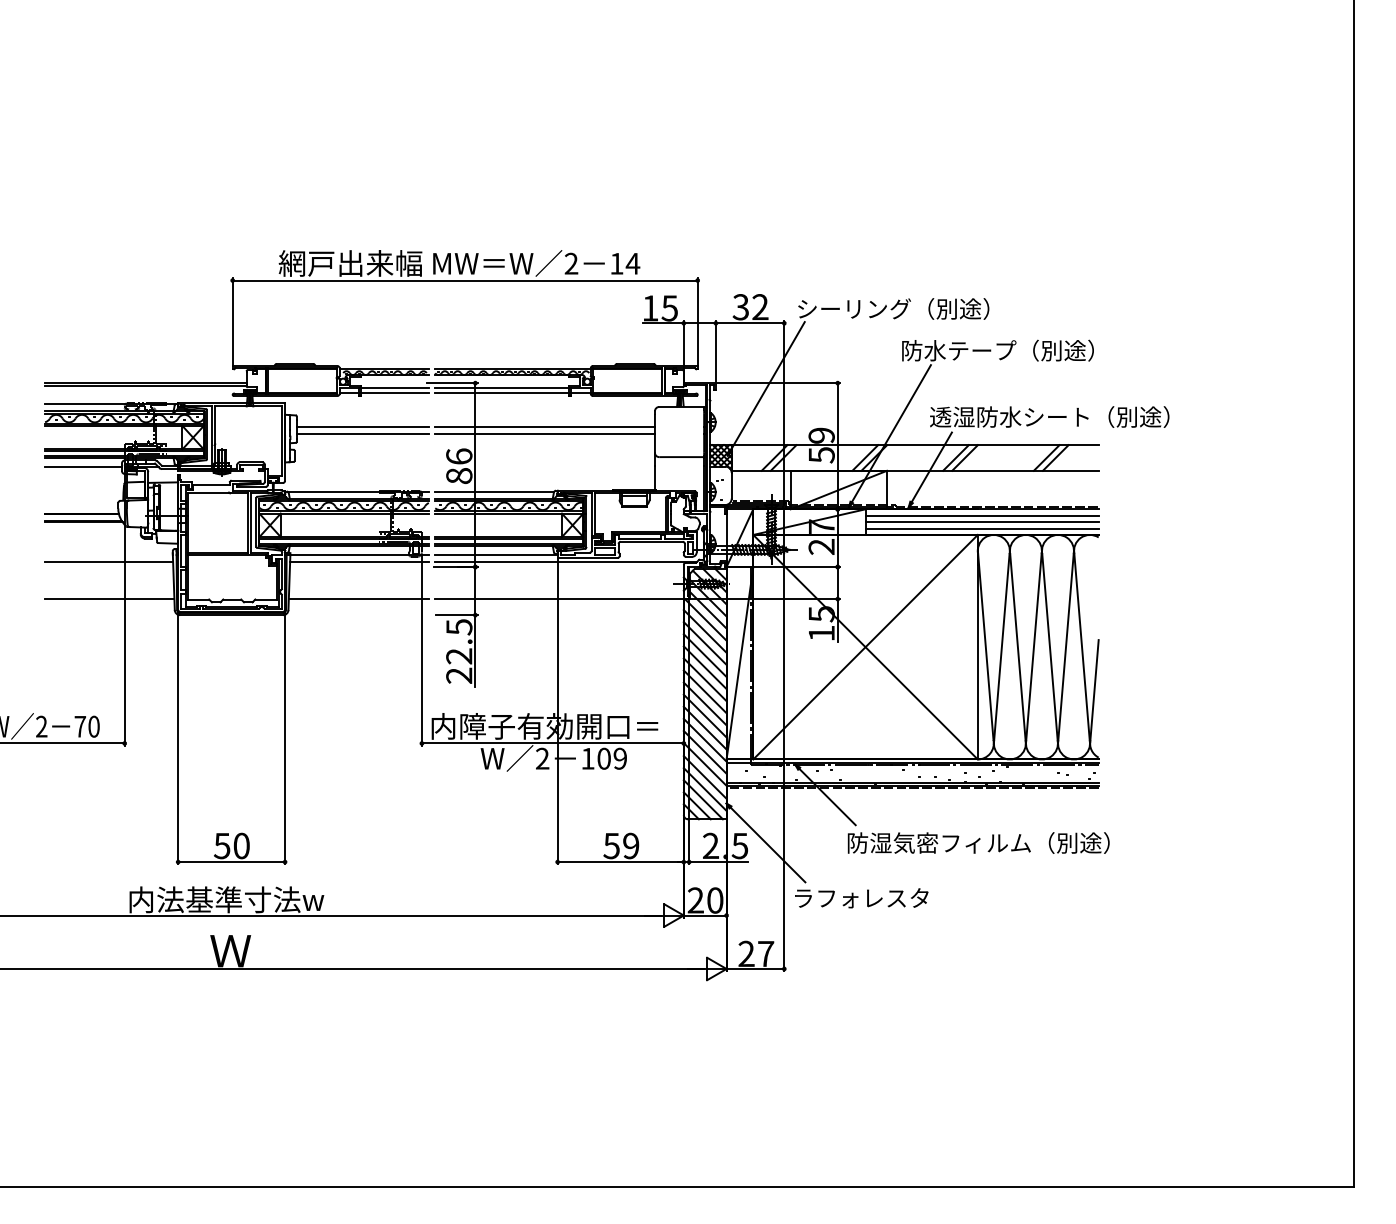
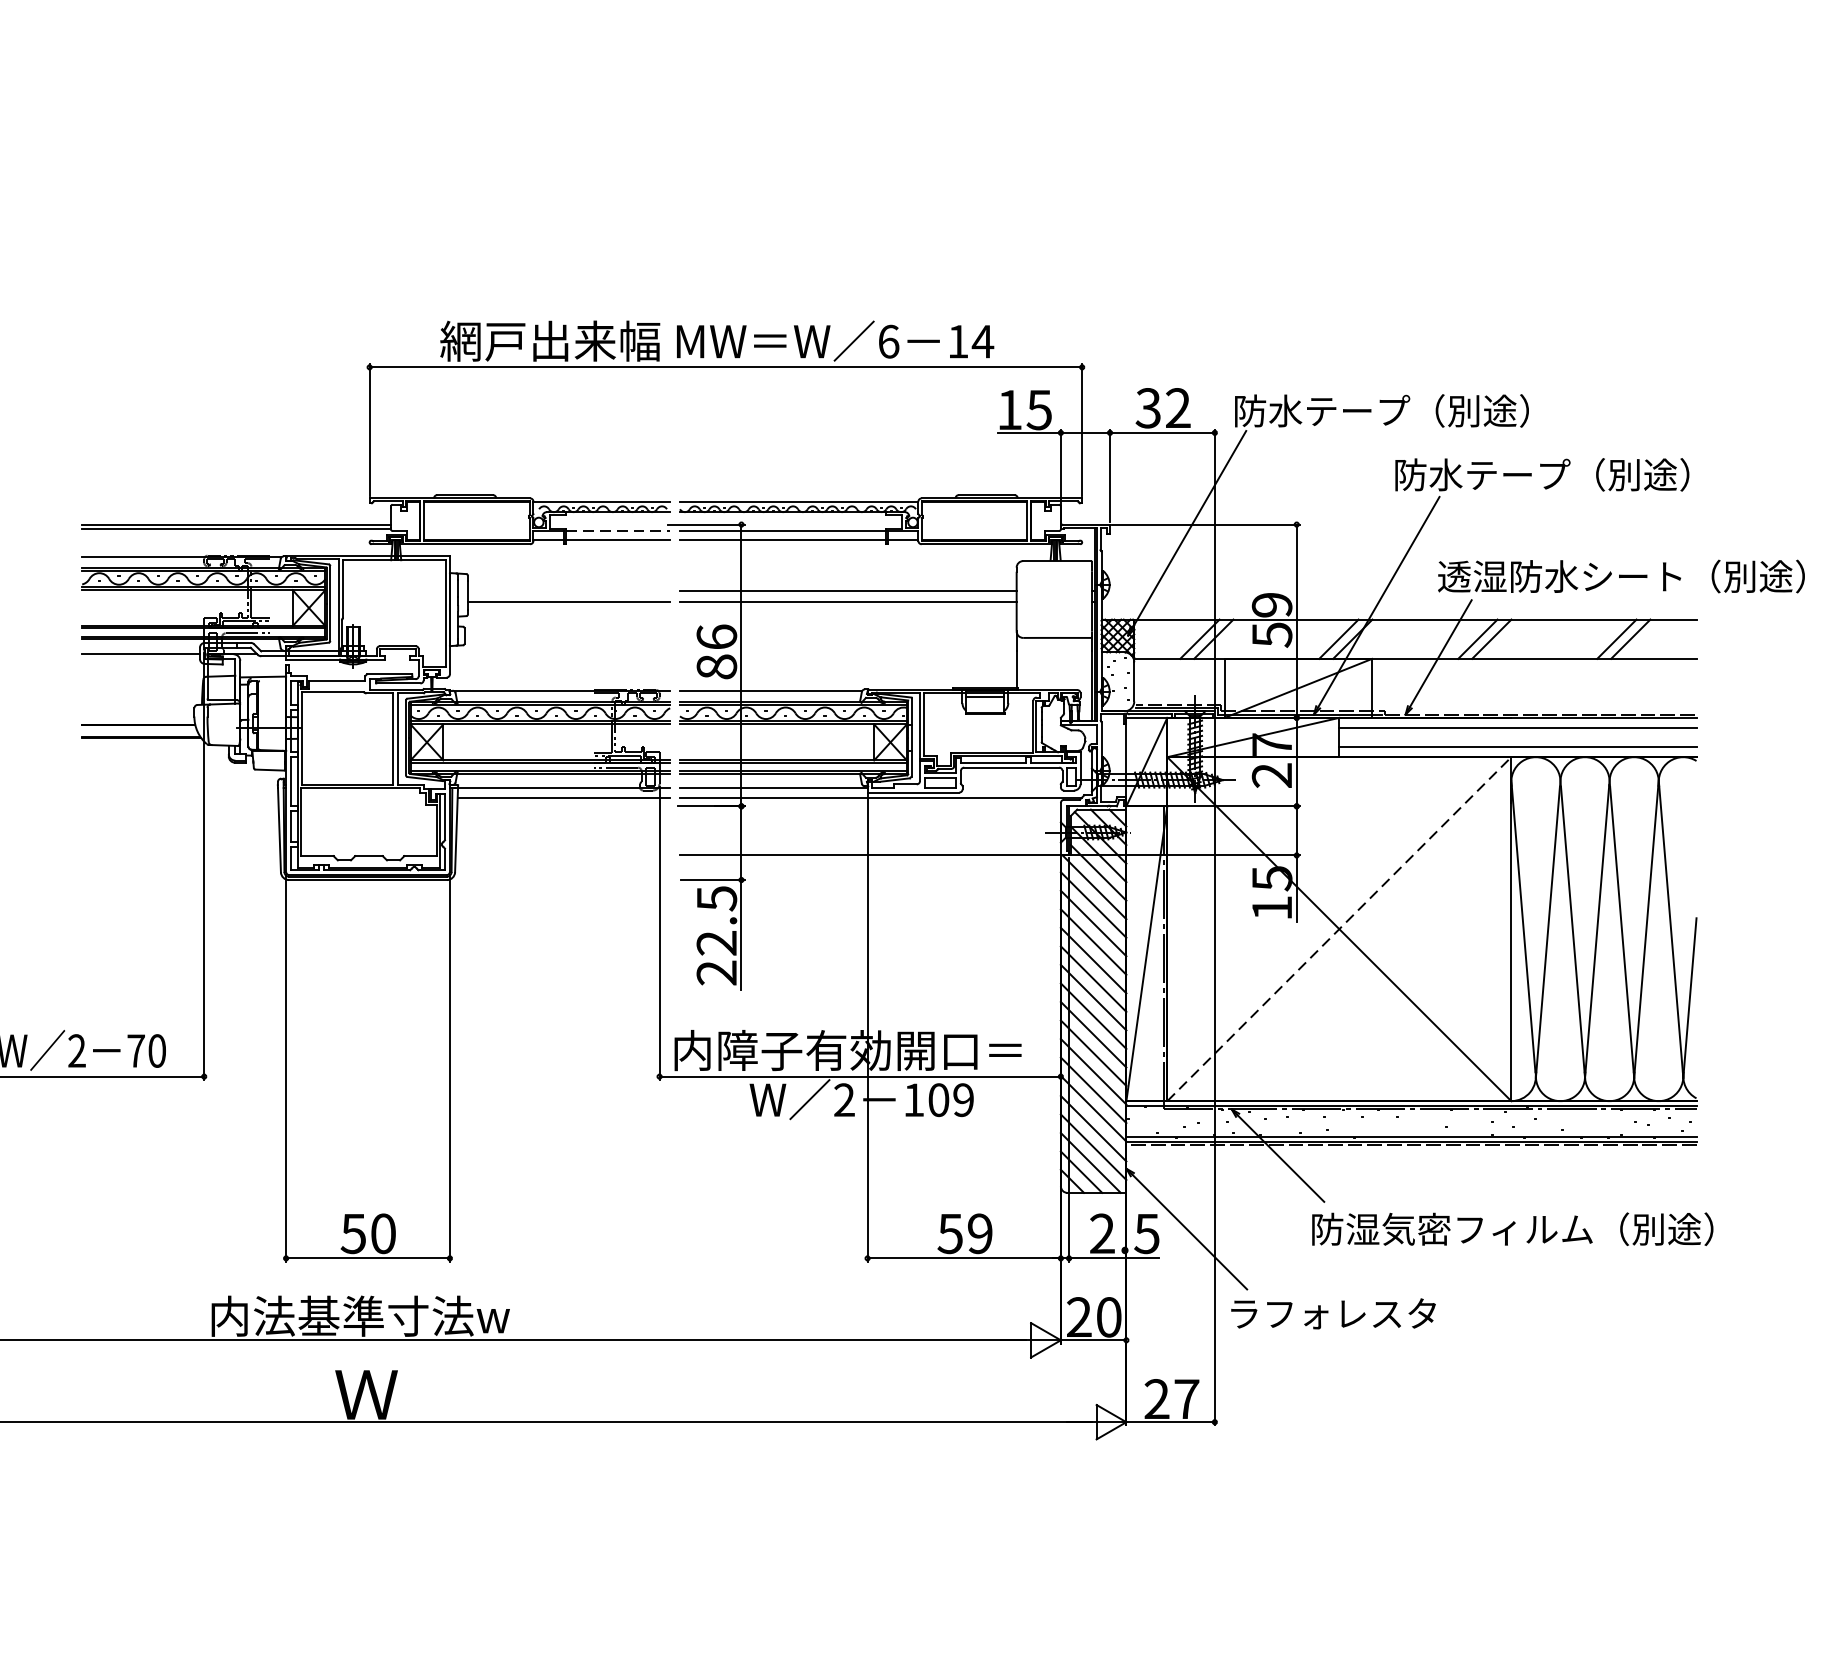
text: (571, 263) -> (888, 341), 2 -> 6
text: (854, 308) -> (1322, 410), シーリング（別途） -> 防水テープ（別途）
line: (394, 387) -> (617, 531), solid -> dashed
line: (362, 426) -> (568, 591), removed
line: (981, 522) -> (1516, 738), removed
line: (109, 561) -> (180, 797), removed
line: (109, 599) -> (180, 856), removed
line: (358, 599) -> (562, 856), removed
line: (865, 647) -> (1339, 929), solid -> dashed

